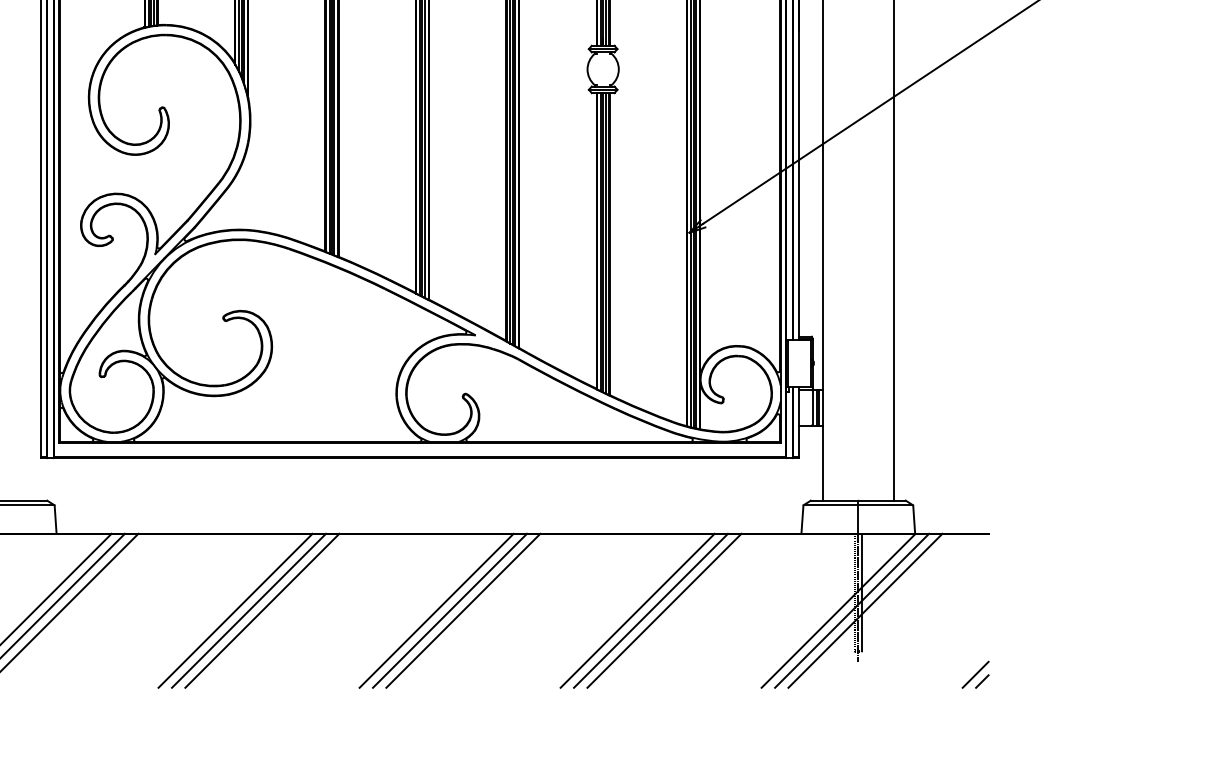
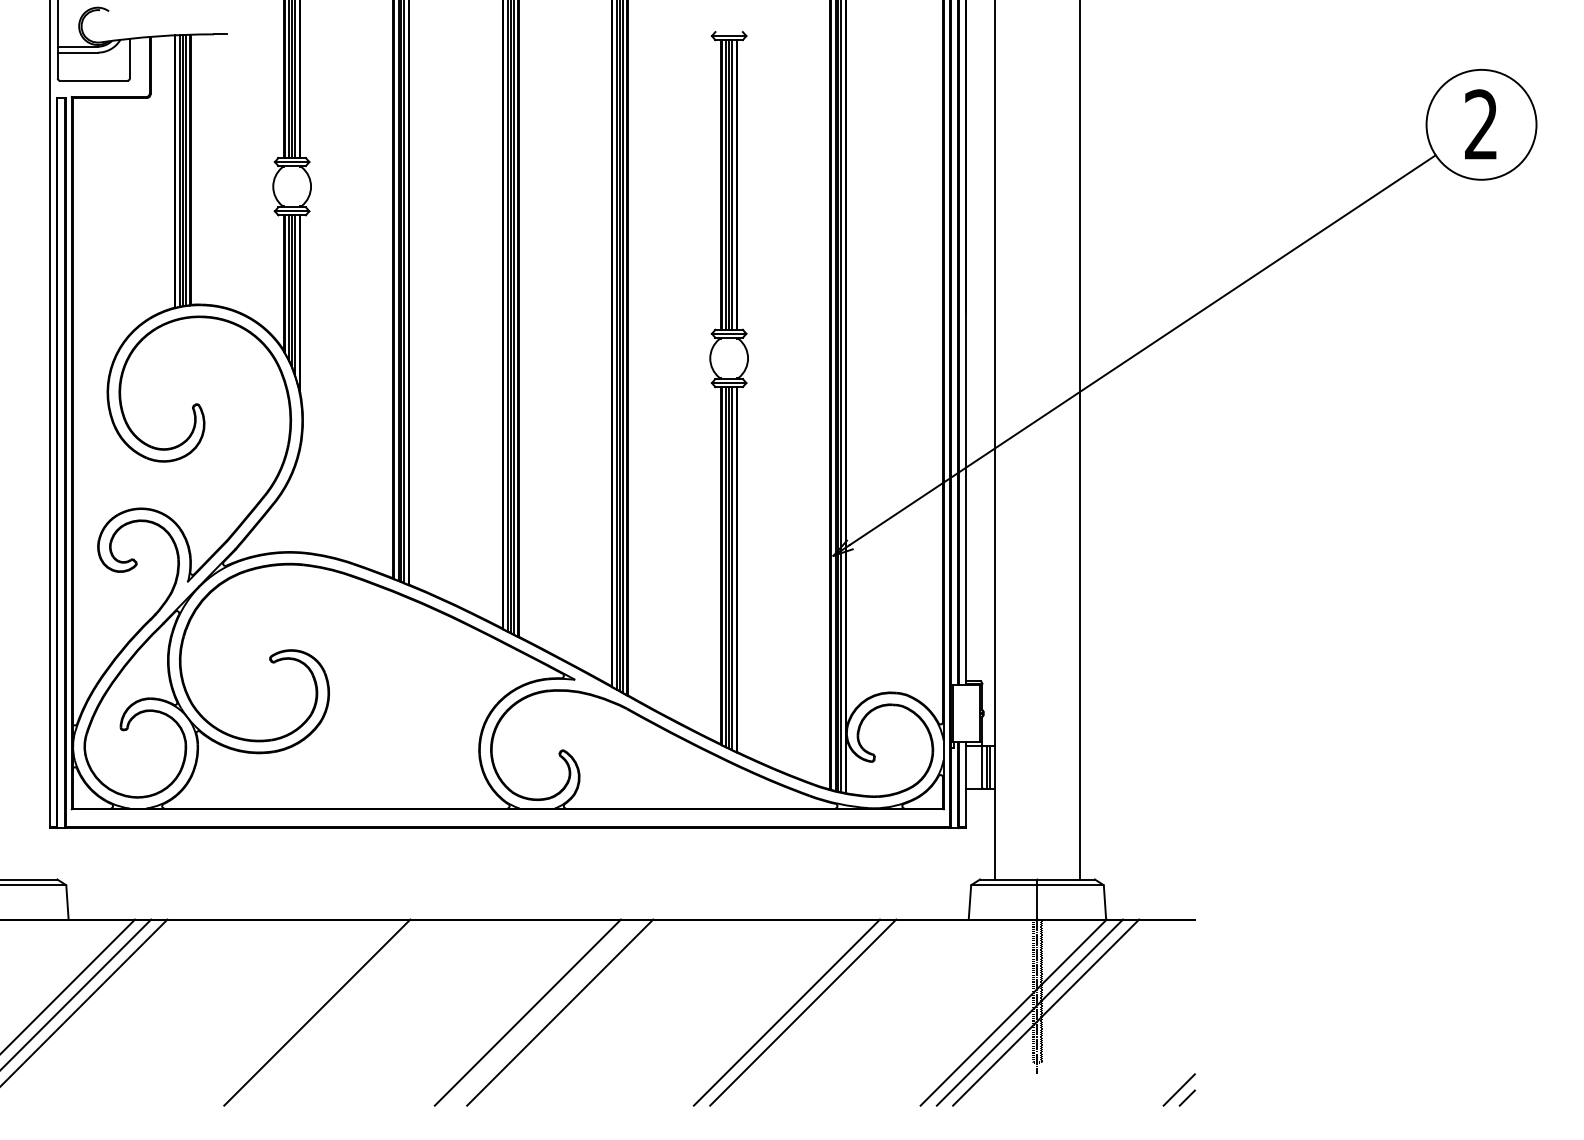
line: (235, 610) -> (284, 1012), removed
line: (249, 610) -> (301, 1012), removed
line: (450, 610) -> (544, 1012), removed
line: (637, 610) -> (770, 1012), removed

